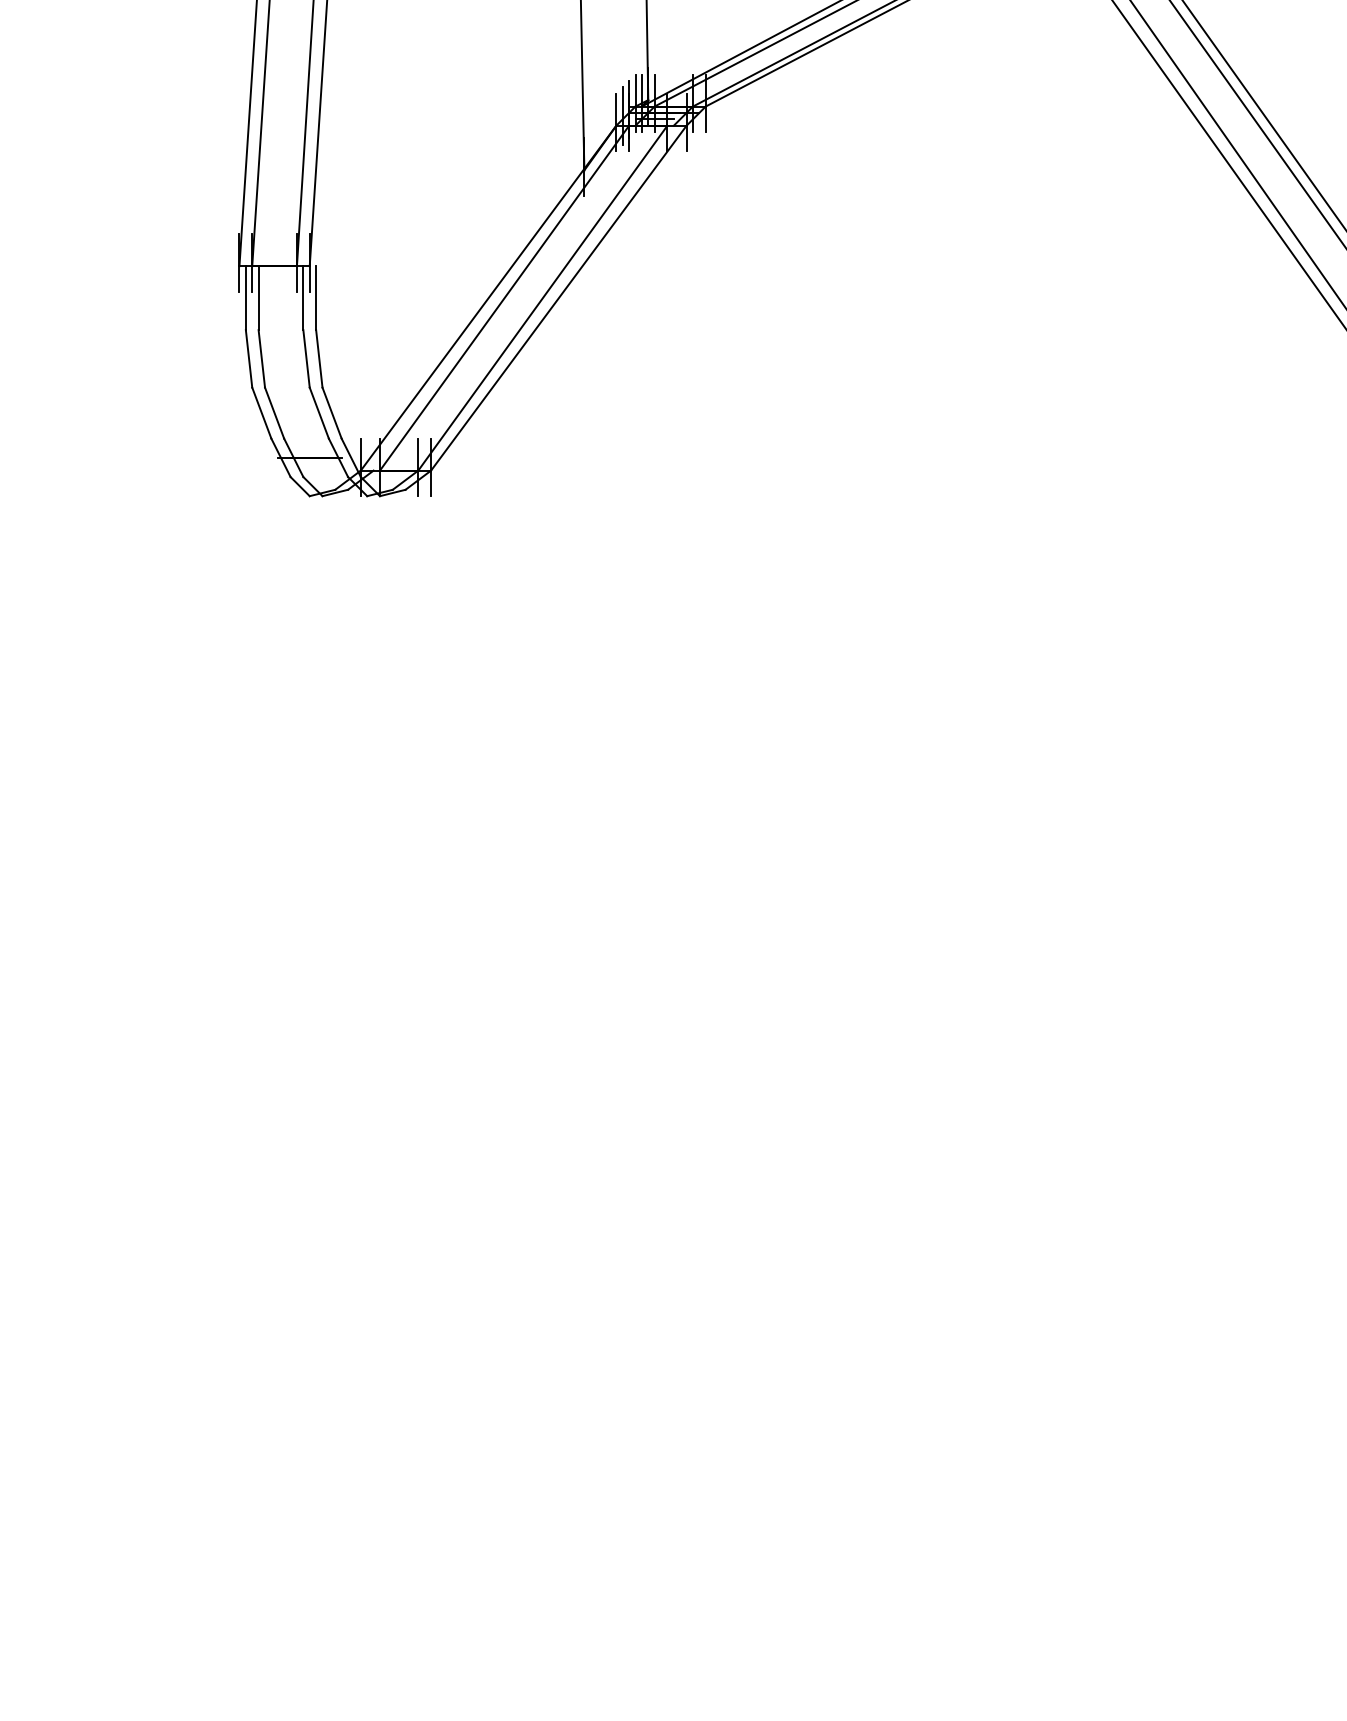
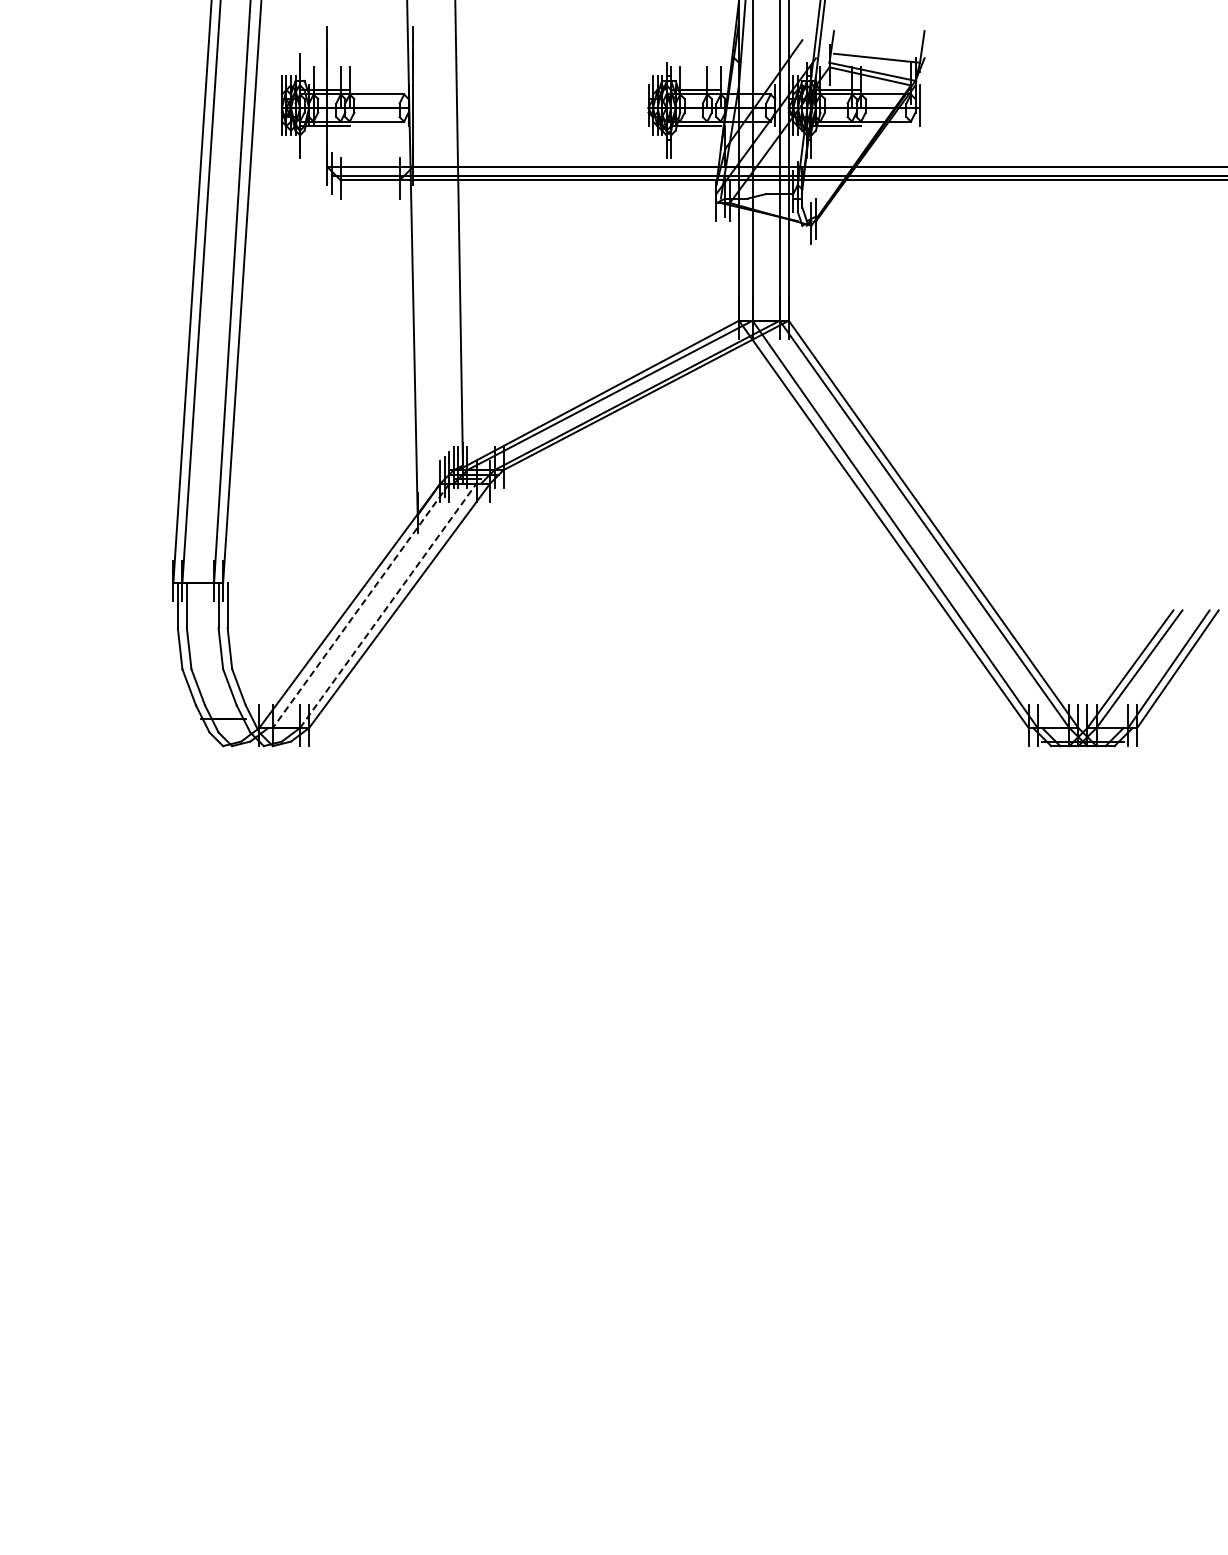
line: (505, 297) -> (361, 605), solid -> dashed
line: (543, 297) -> (388, 605), solid -> dashed

